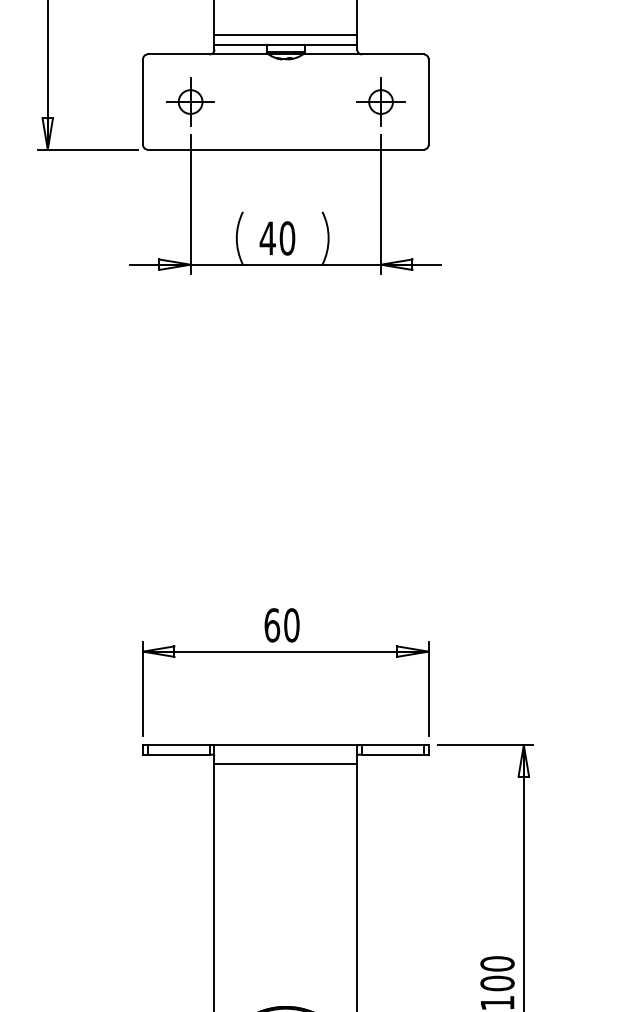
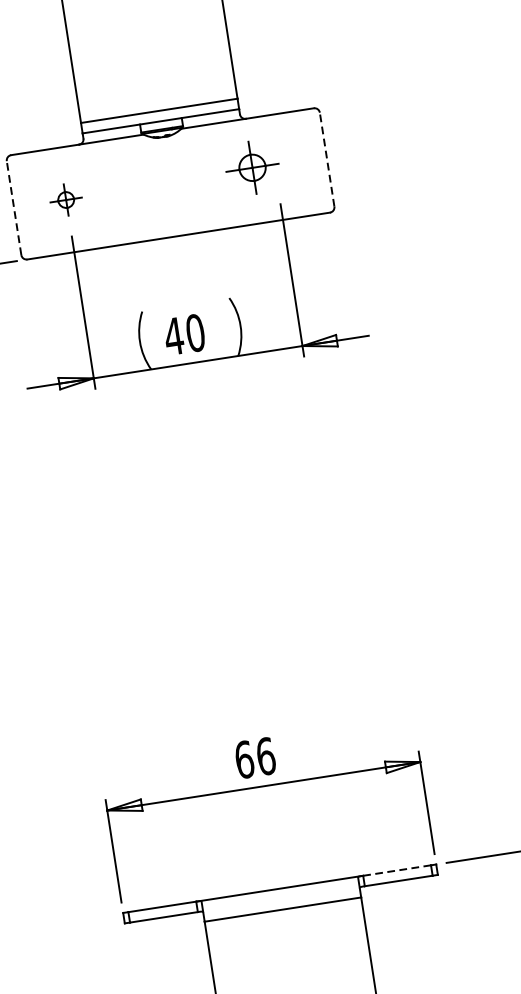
part: (190, 101) -> (66, 199), size x0.6
part: (380, 101) -> (251, 167), moved
line: (143, 102) -> (14, 208), solid -> dashed
line: (428, 102) -> (327, 160), solid -> dashed
text: (291, 625) -> (265, 756), 60 -> 66
line: (392, 745) -> (396, 871), solid -> dashed

